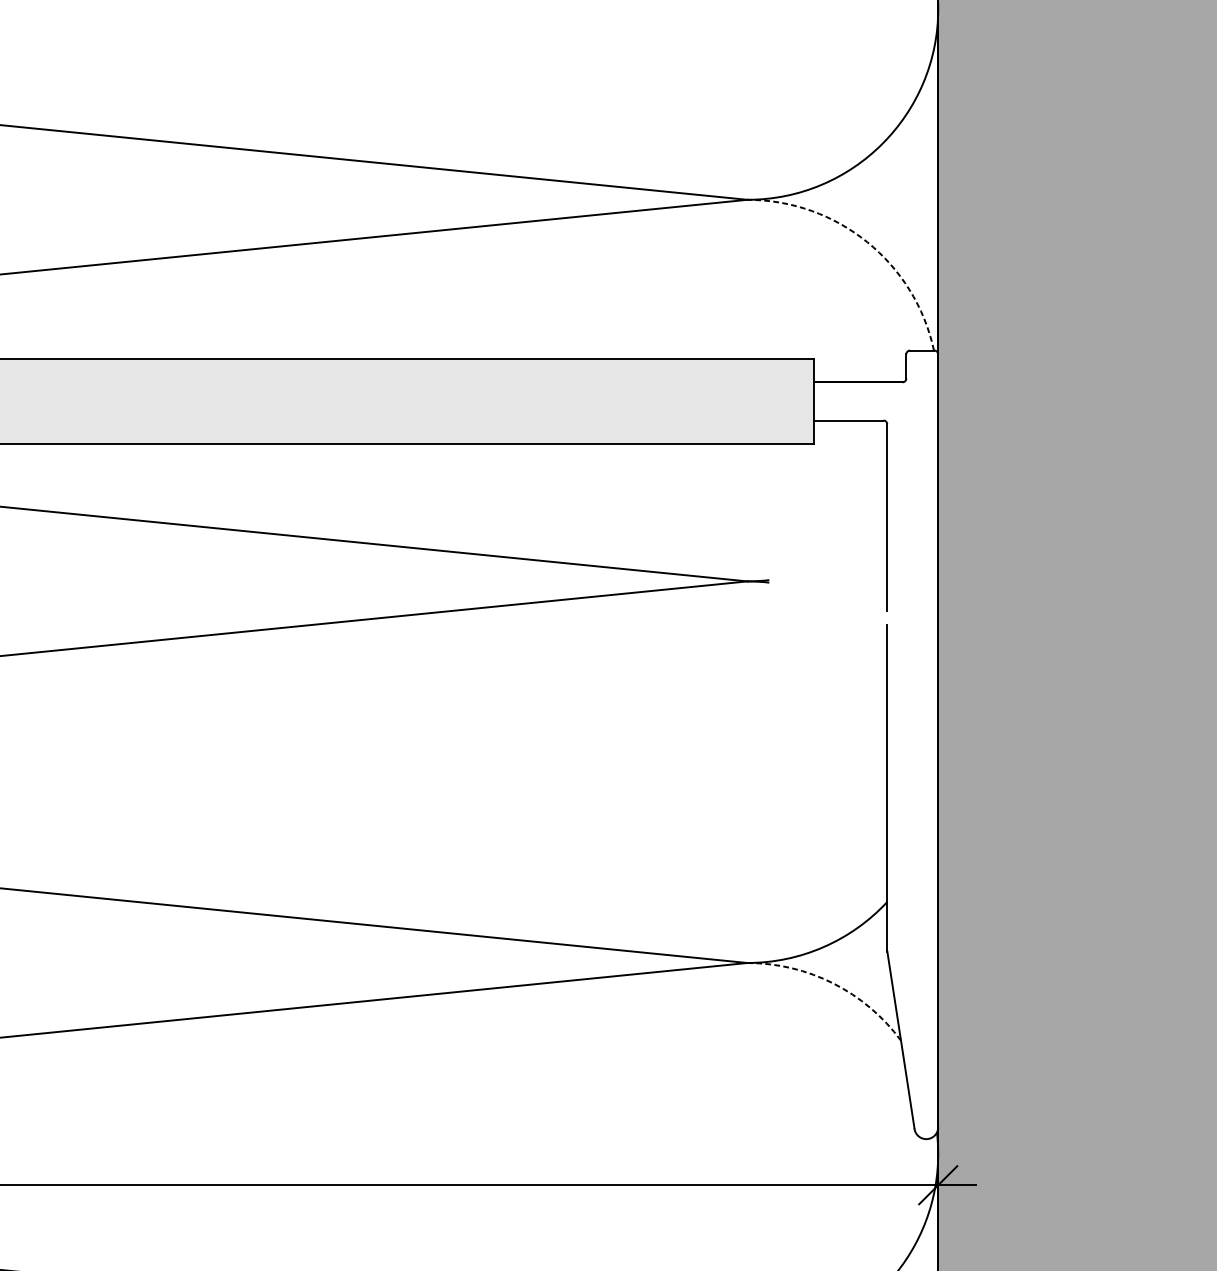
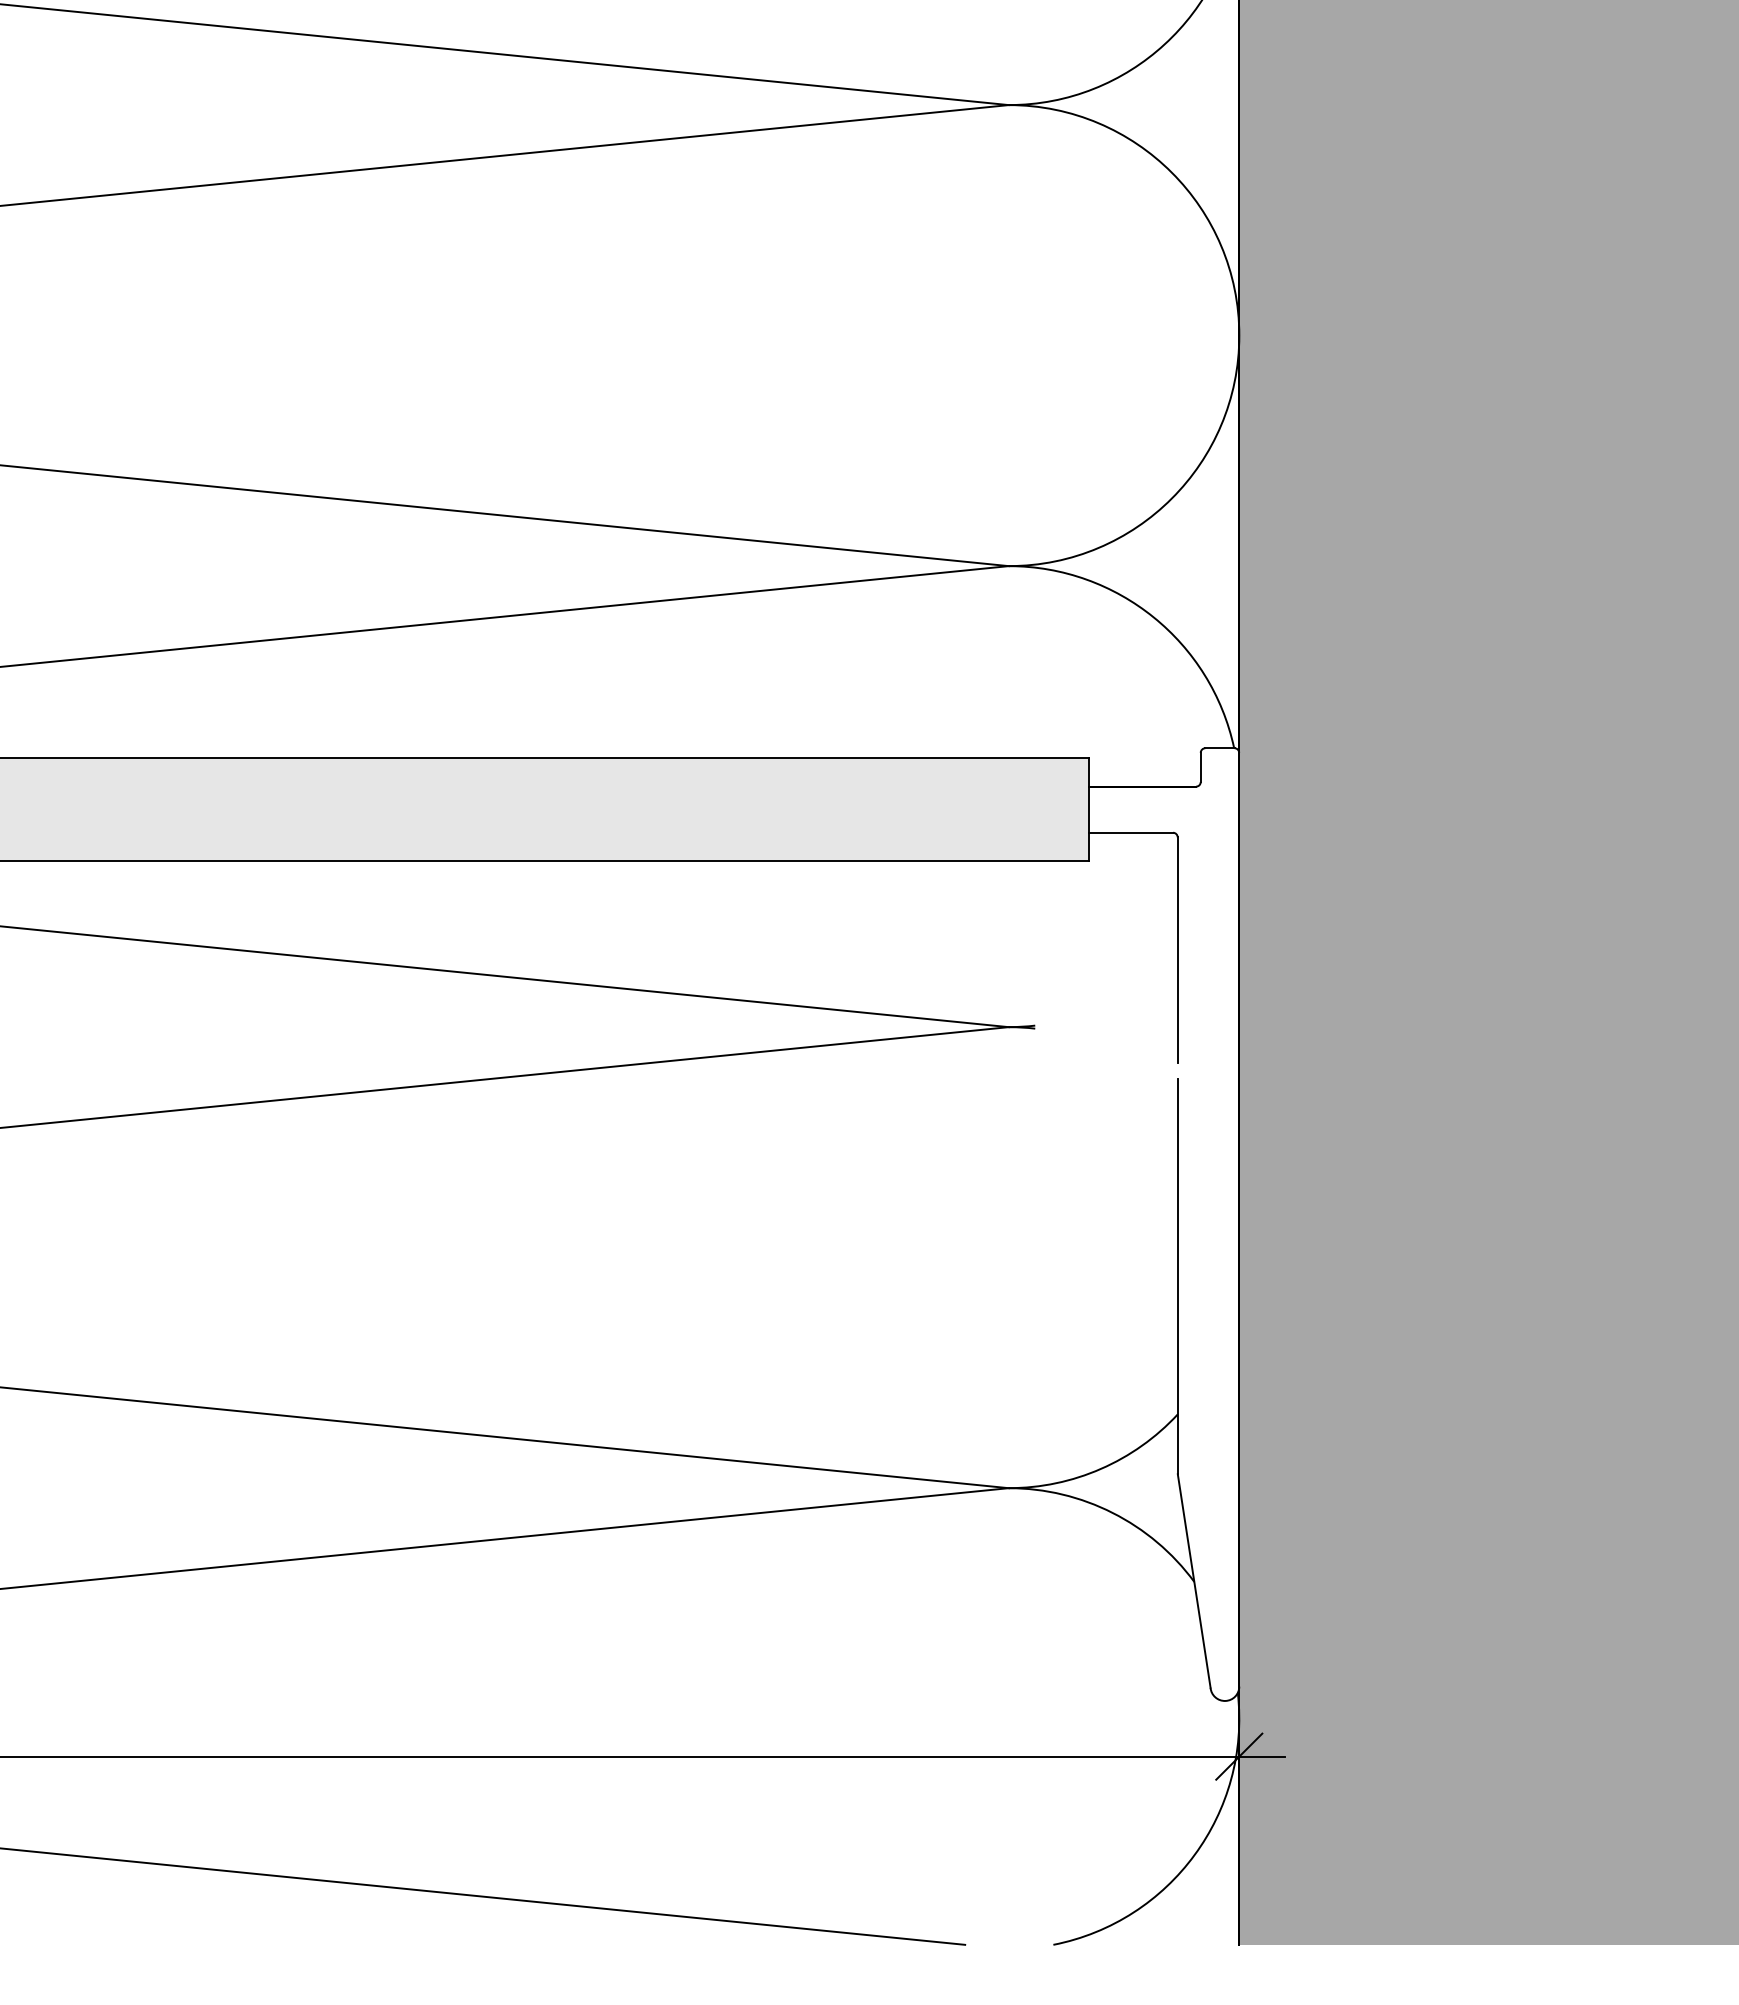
arc: (867, 242) -> (1153, 617), dashed -> solid
arc: (833, 983) -> (1112, 1512), dashed -> solid

